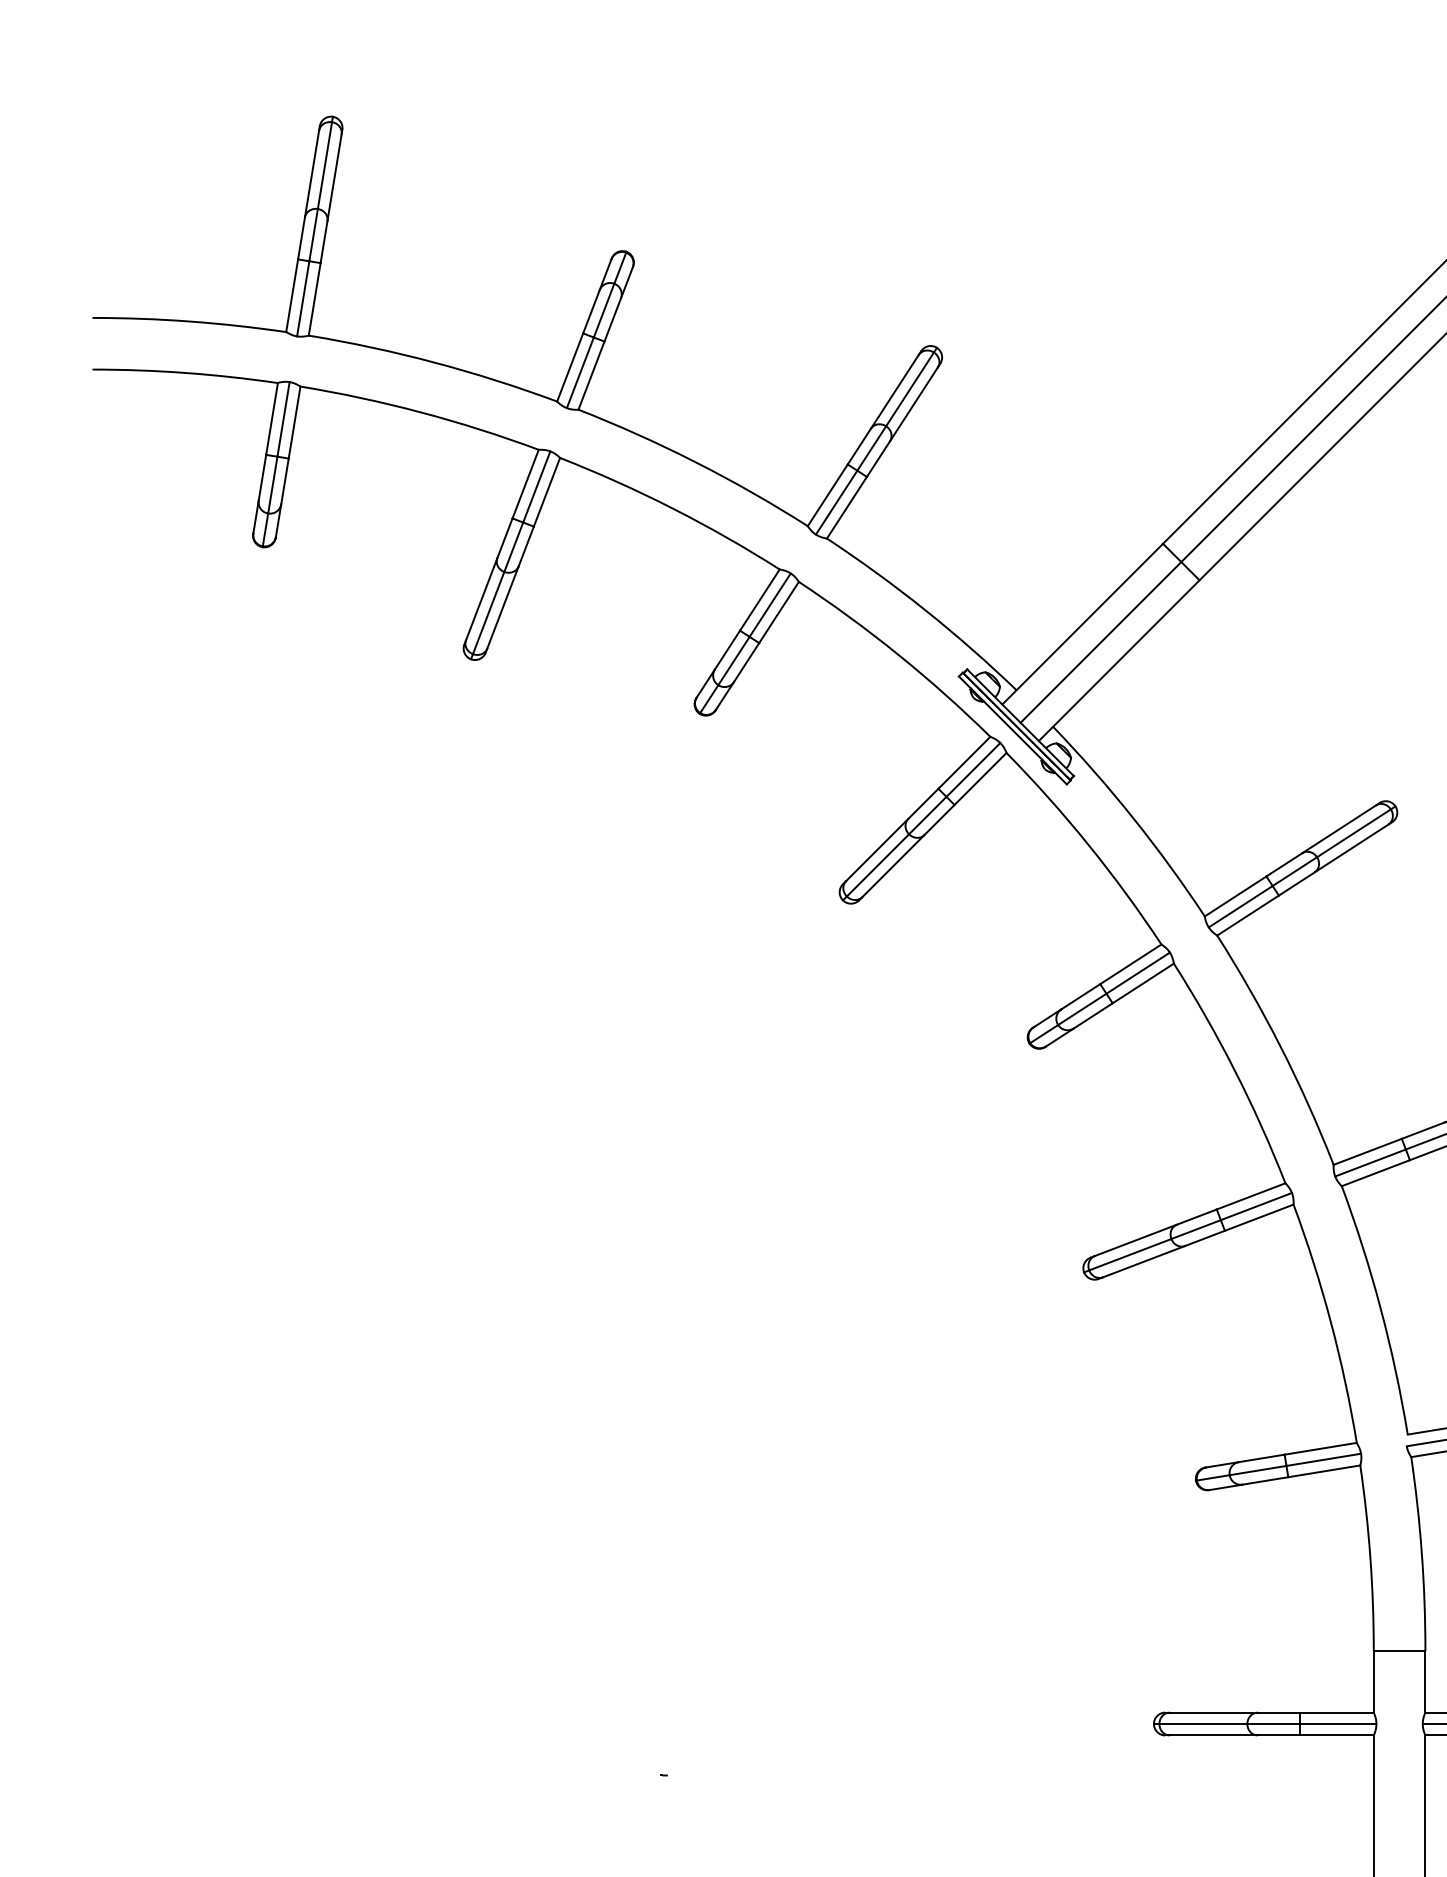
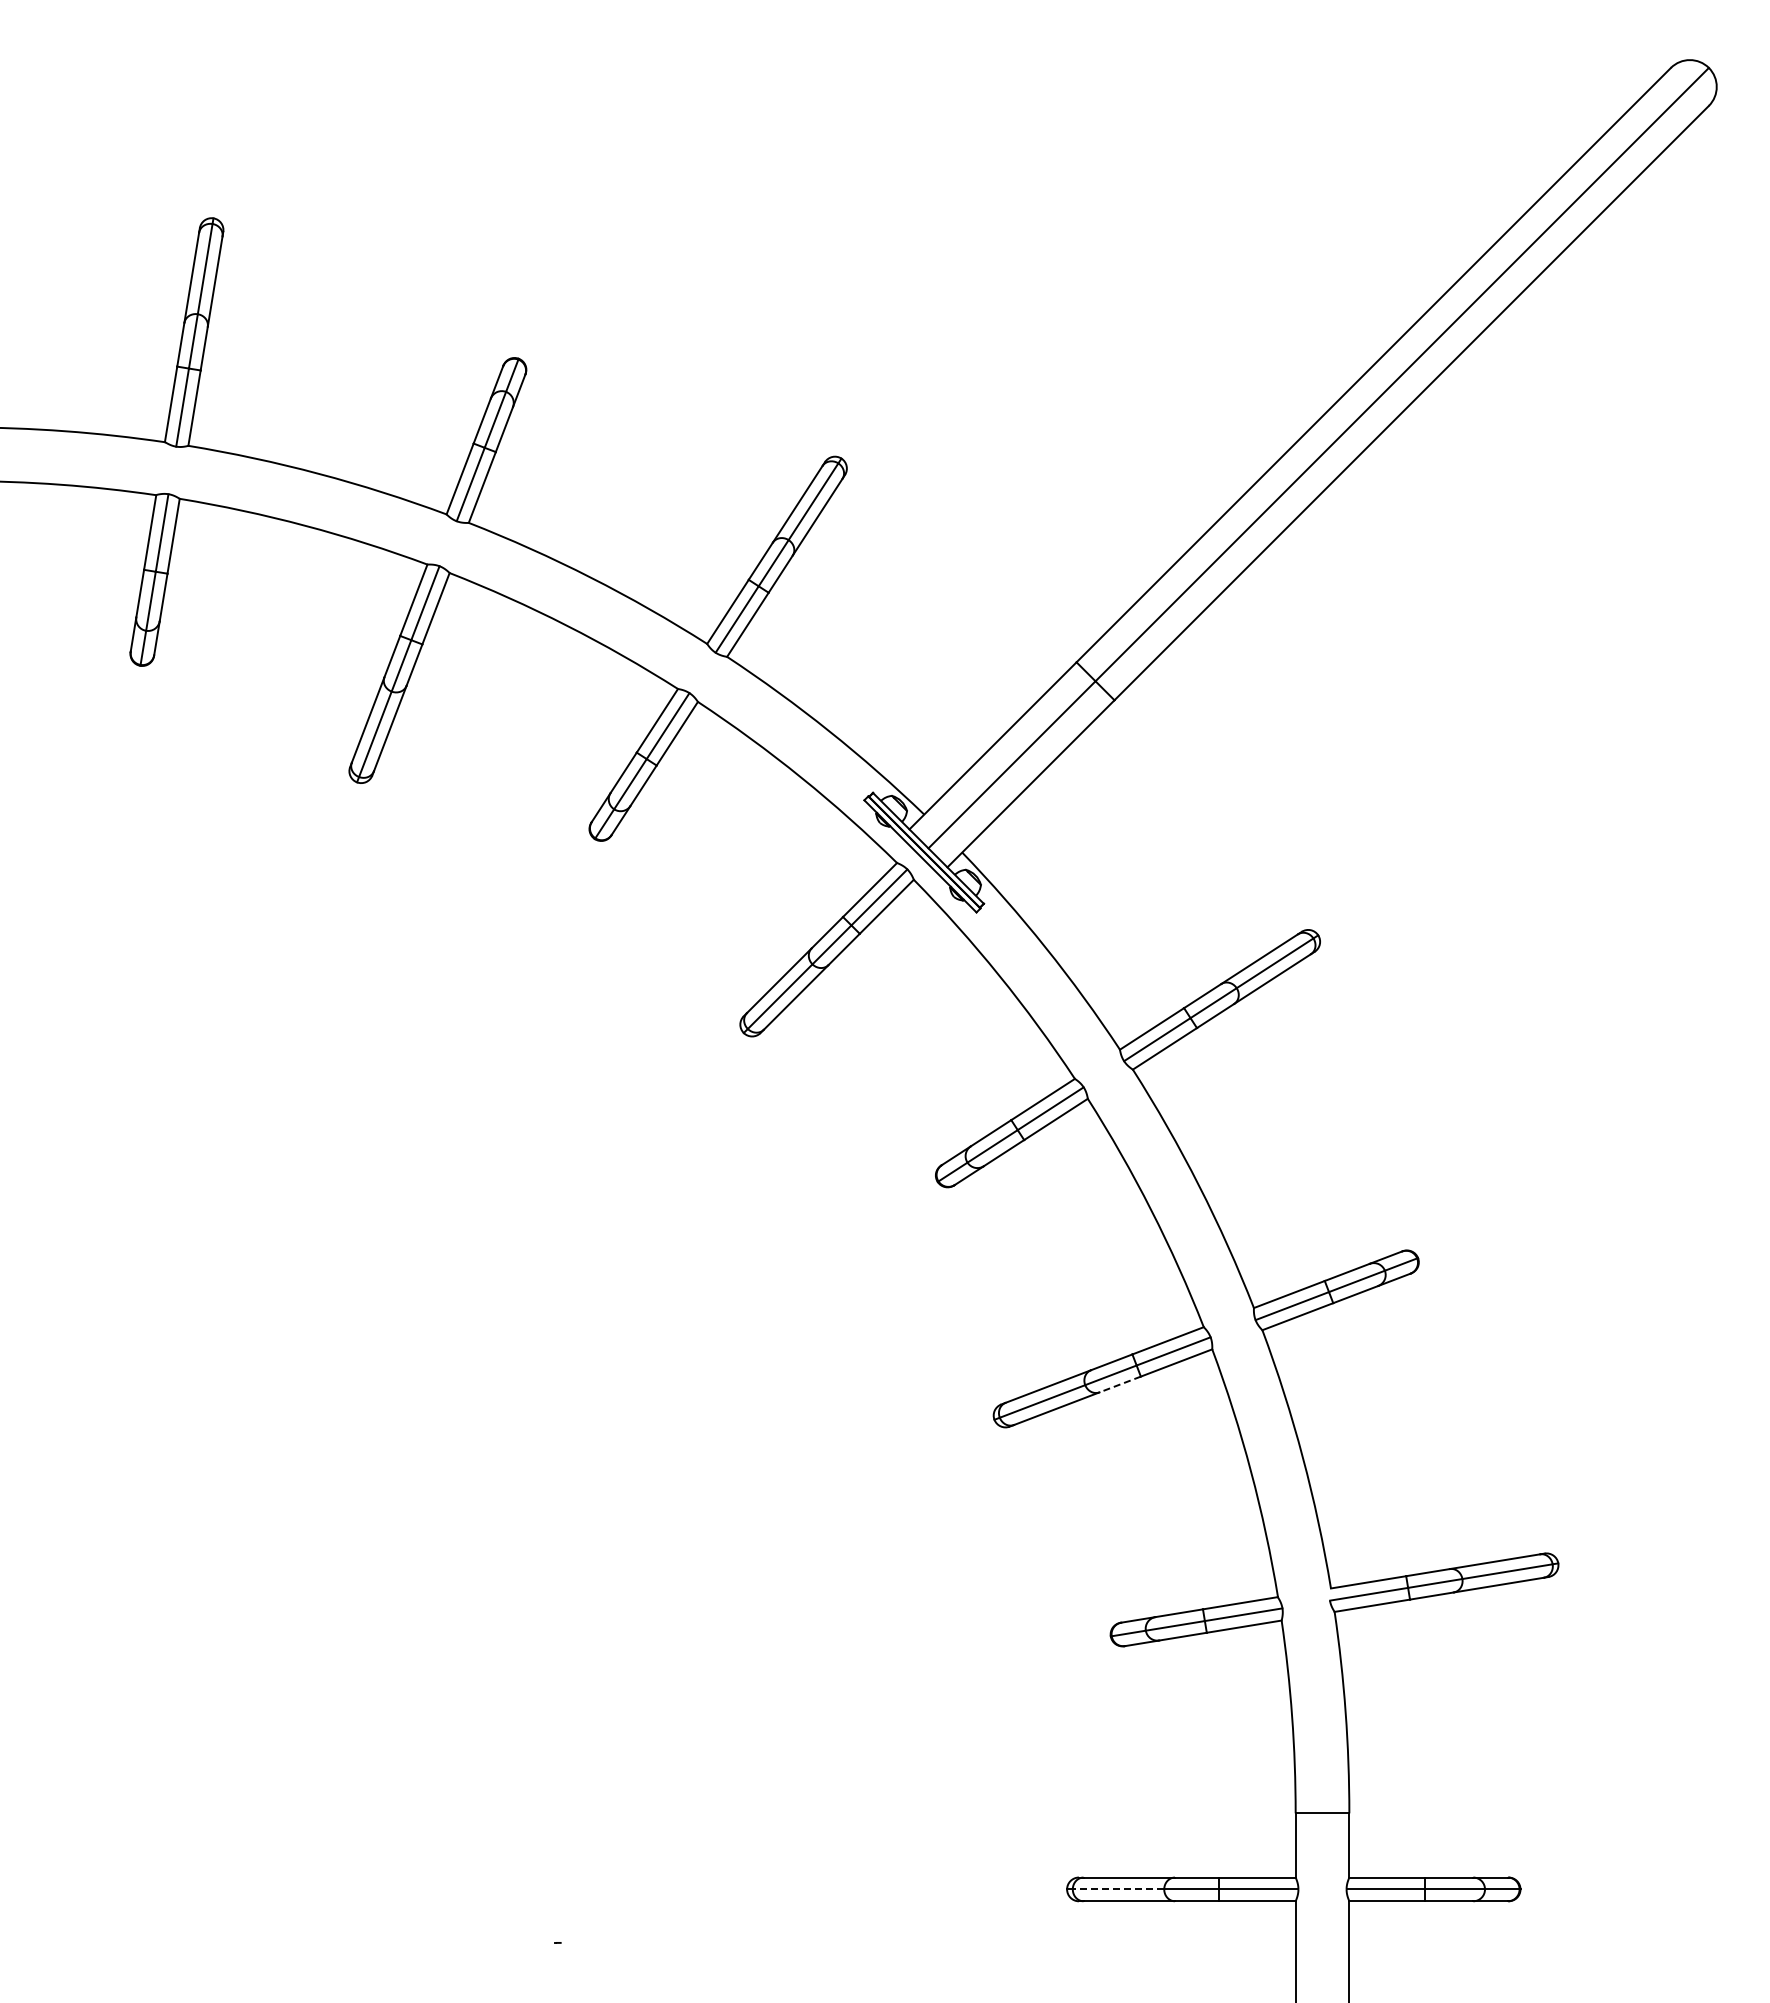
line: (1204, 1238) -> (1119, 1384), solid -> dashed
line: (1203, 1724) -> (1118, 1889), solid -> dashed

